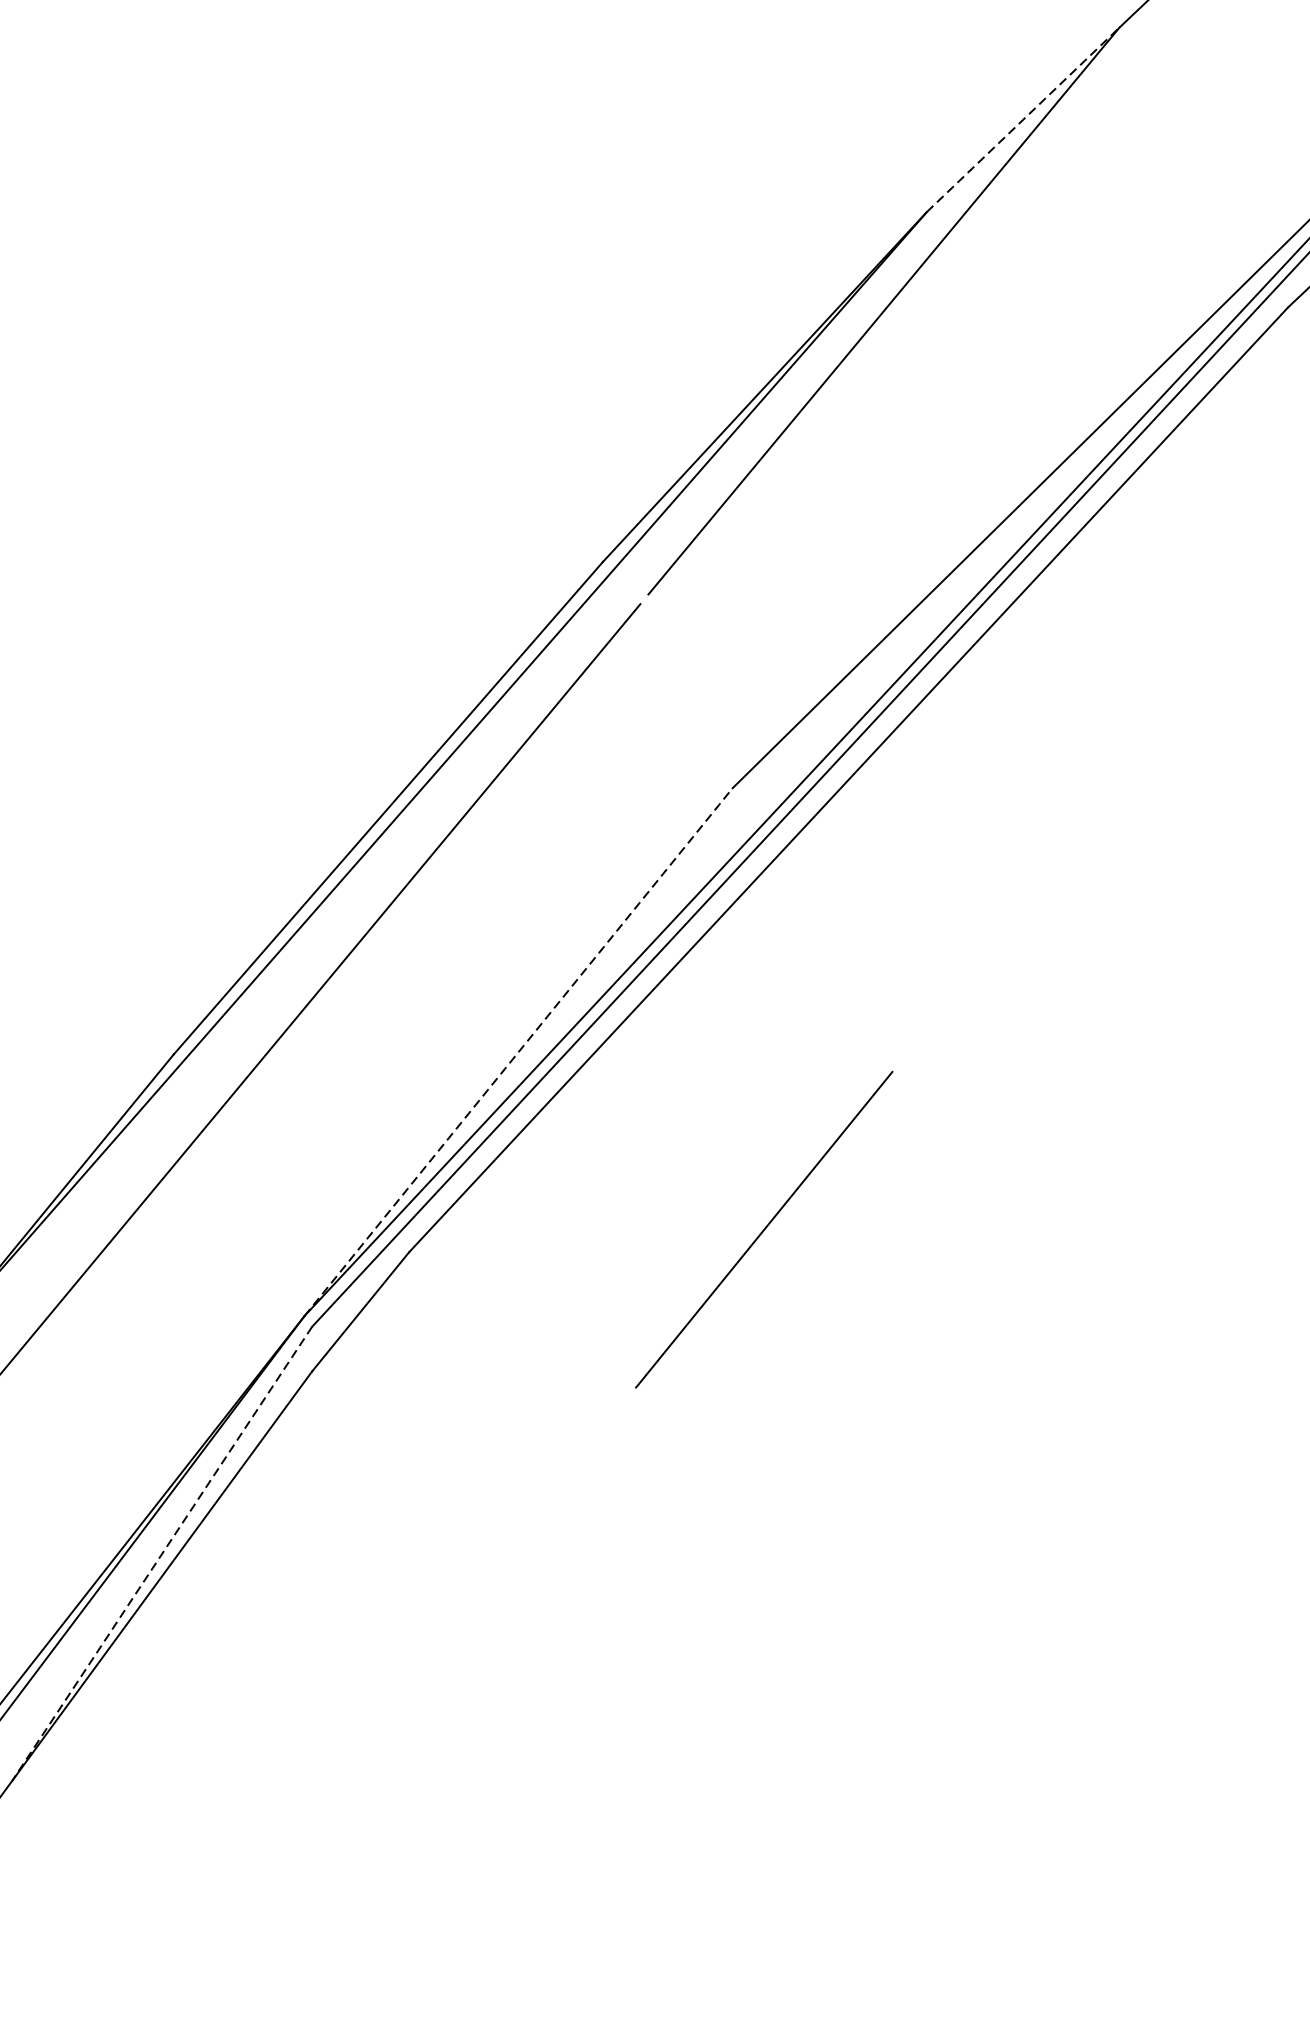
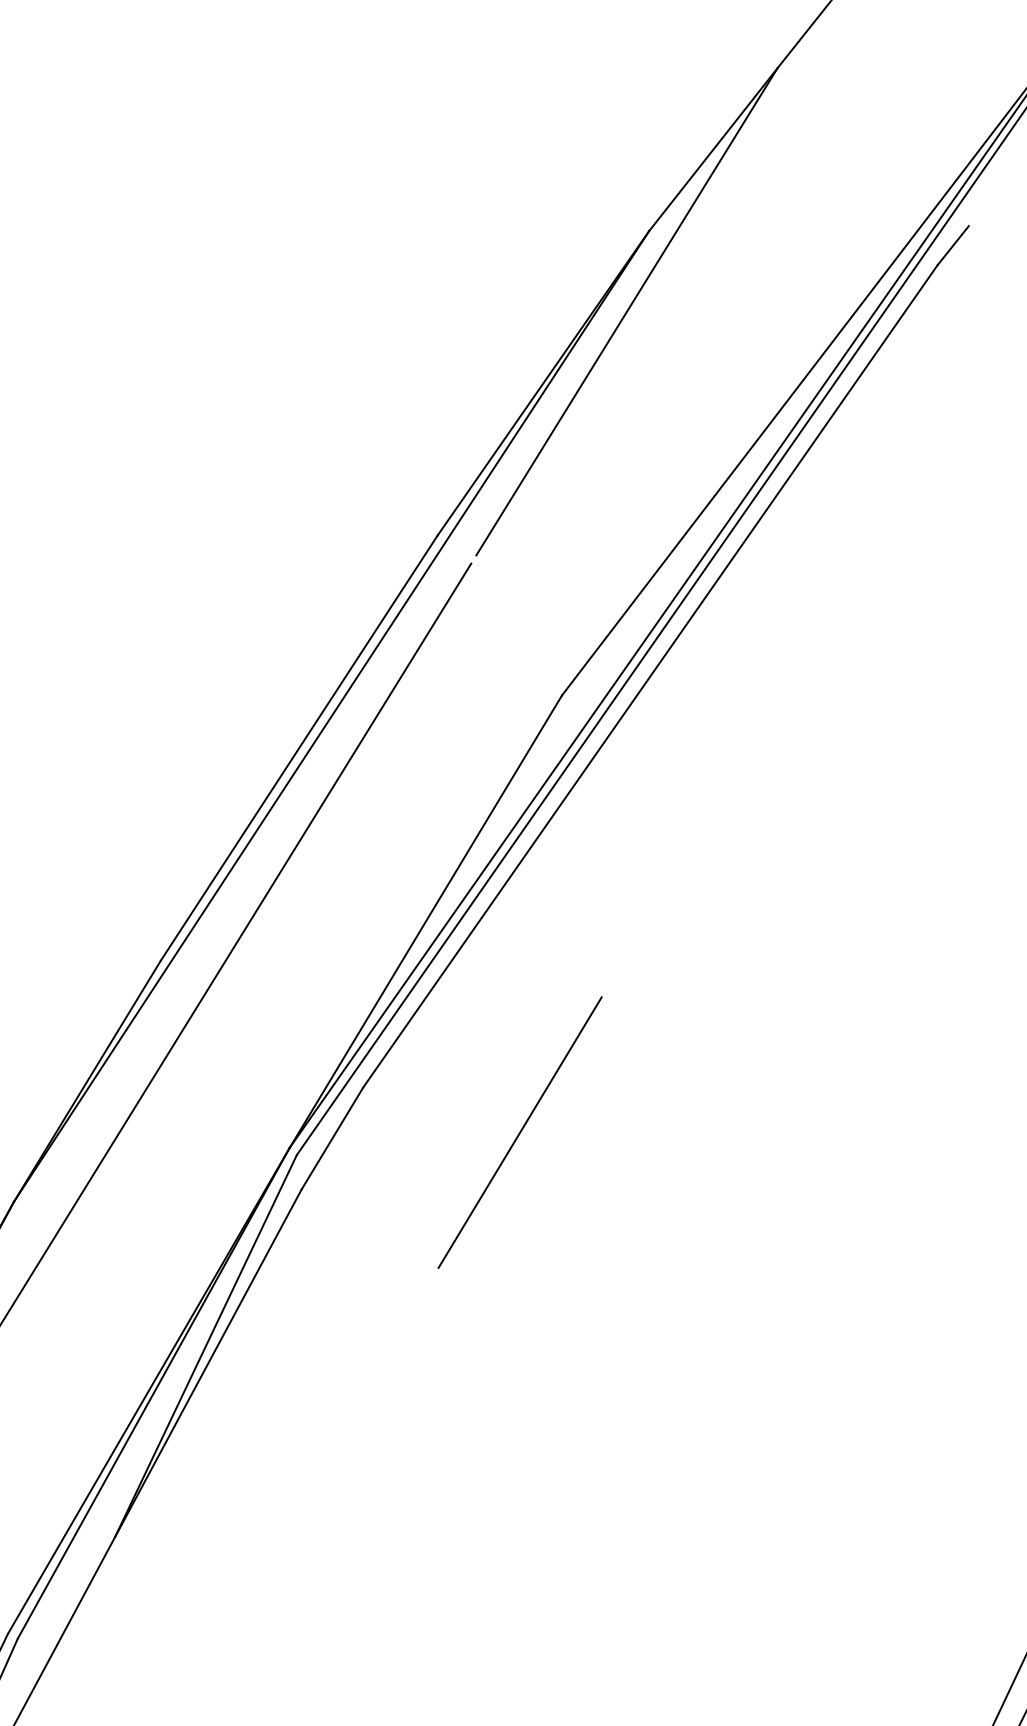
line: (1023, 119) -> (713, 149), dashed -> solid
line: (519, 1052) -> (426, 921), dashed -> solid
line: (763, 1229) -> (519, 1132), moved
line: (161, 1554) -> (205, 1346), dashed -> solid

